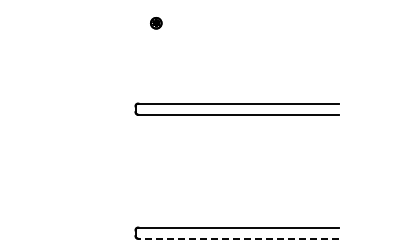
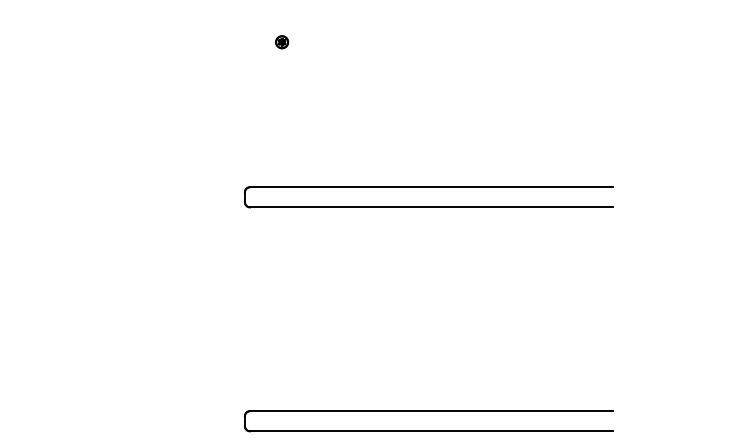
part: (155, 23) -> (280, 42), size x0.62
line: (238, 238) -> (430, 430), dashed -> solid

